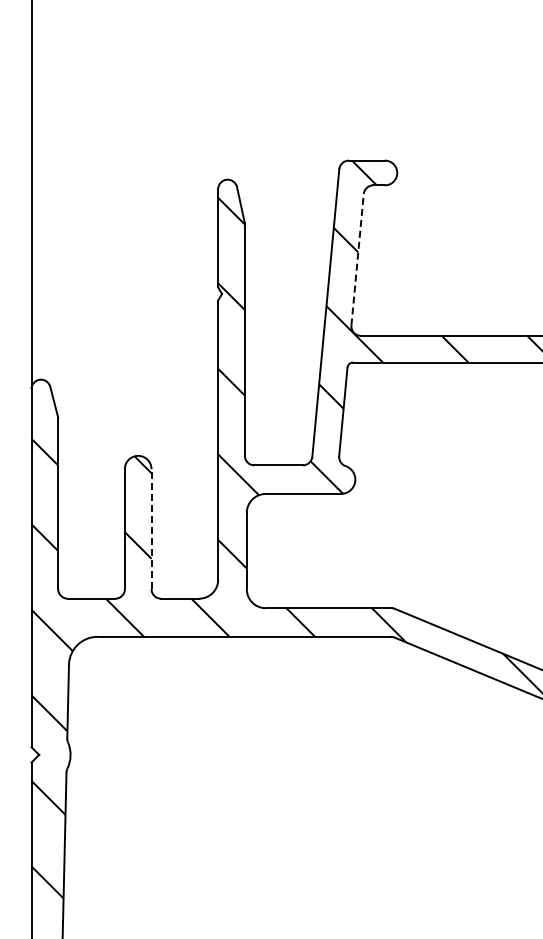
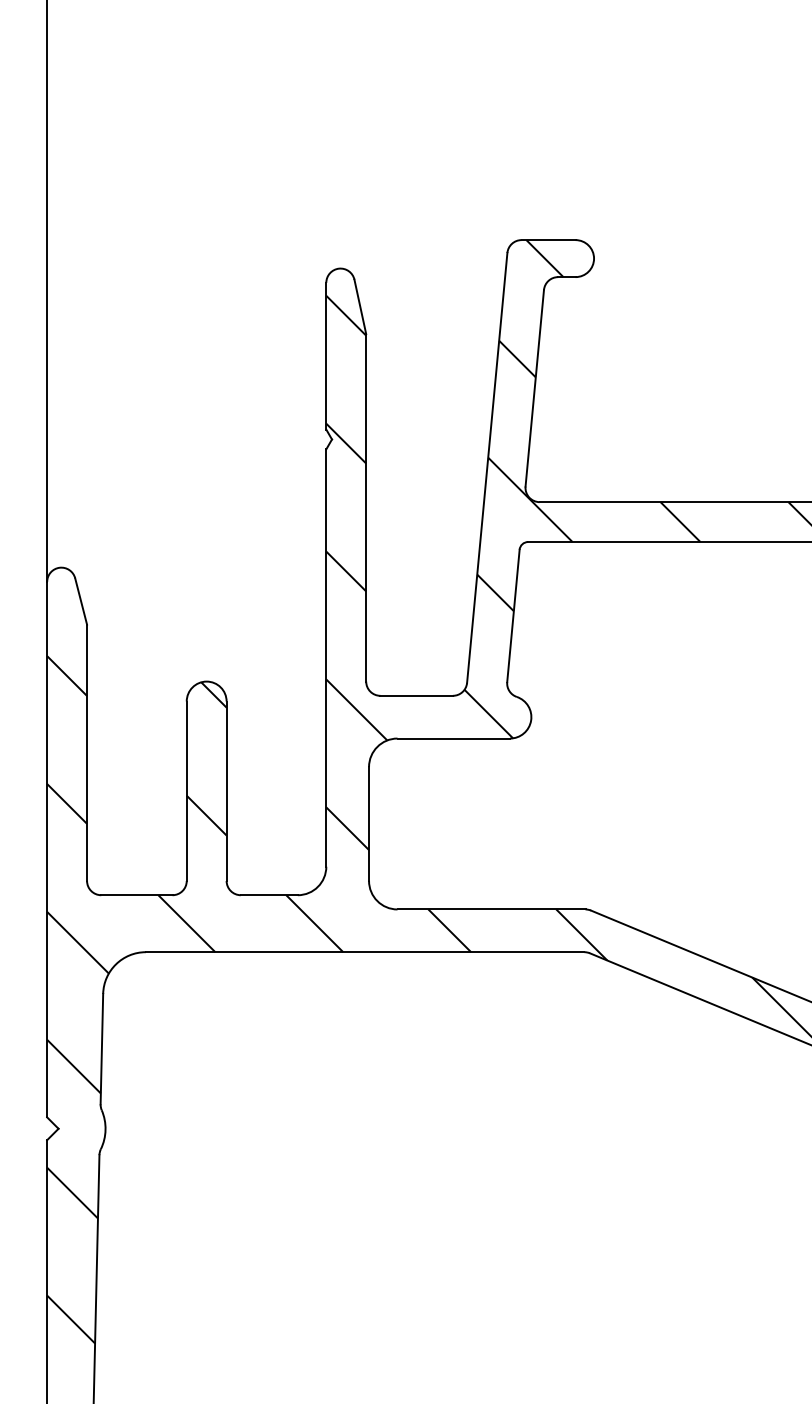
line: (357, 259) -> (534, 387), dashed -> solid
line: (151, 529) -> (226, 791), dashed -> solid

